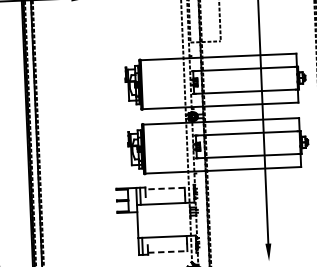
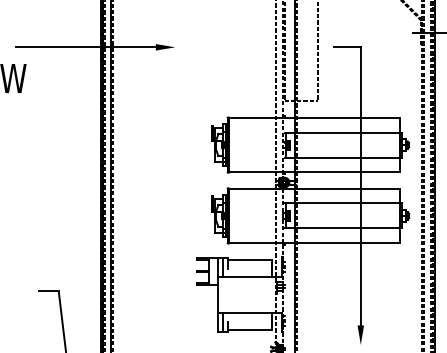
line: (164, 188) -> (249, 260), dashed -> solid
line: (167, 251) -> (249, 329), dashed -> solid

